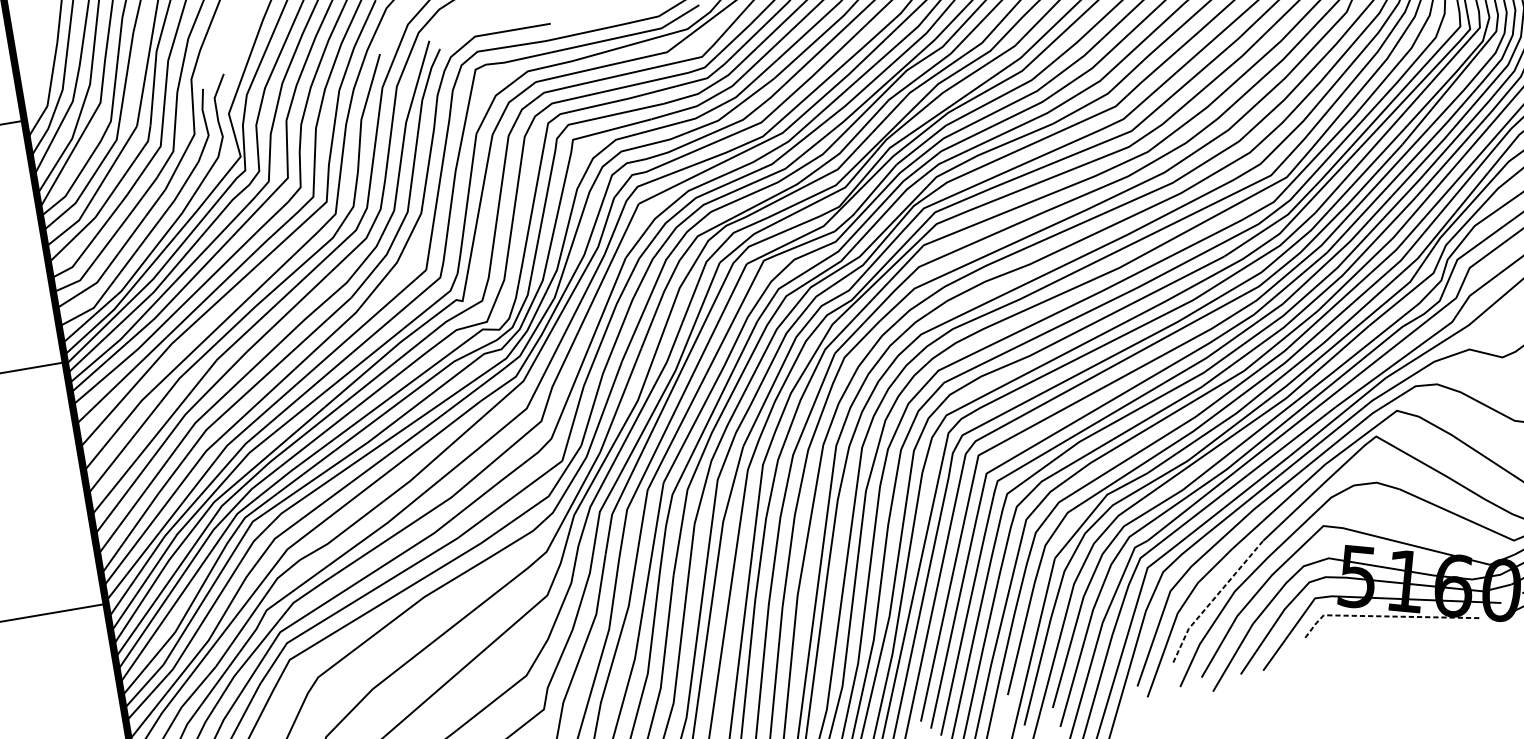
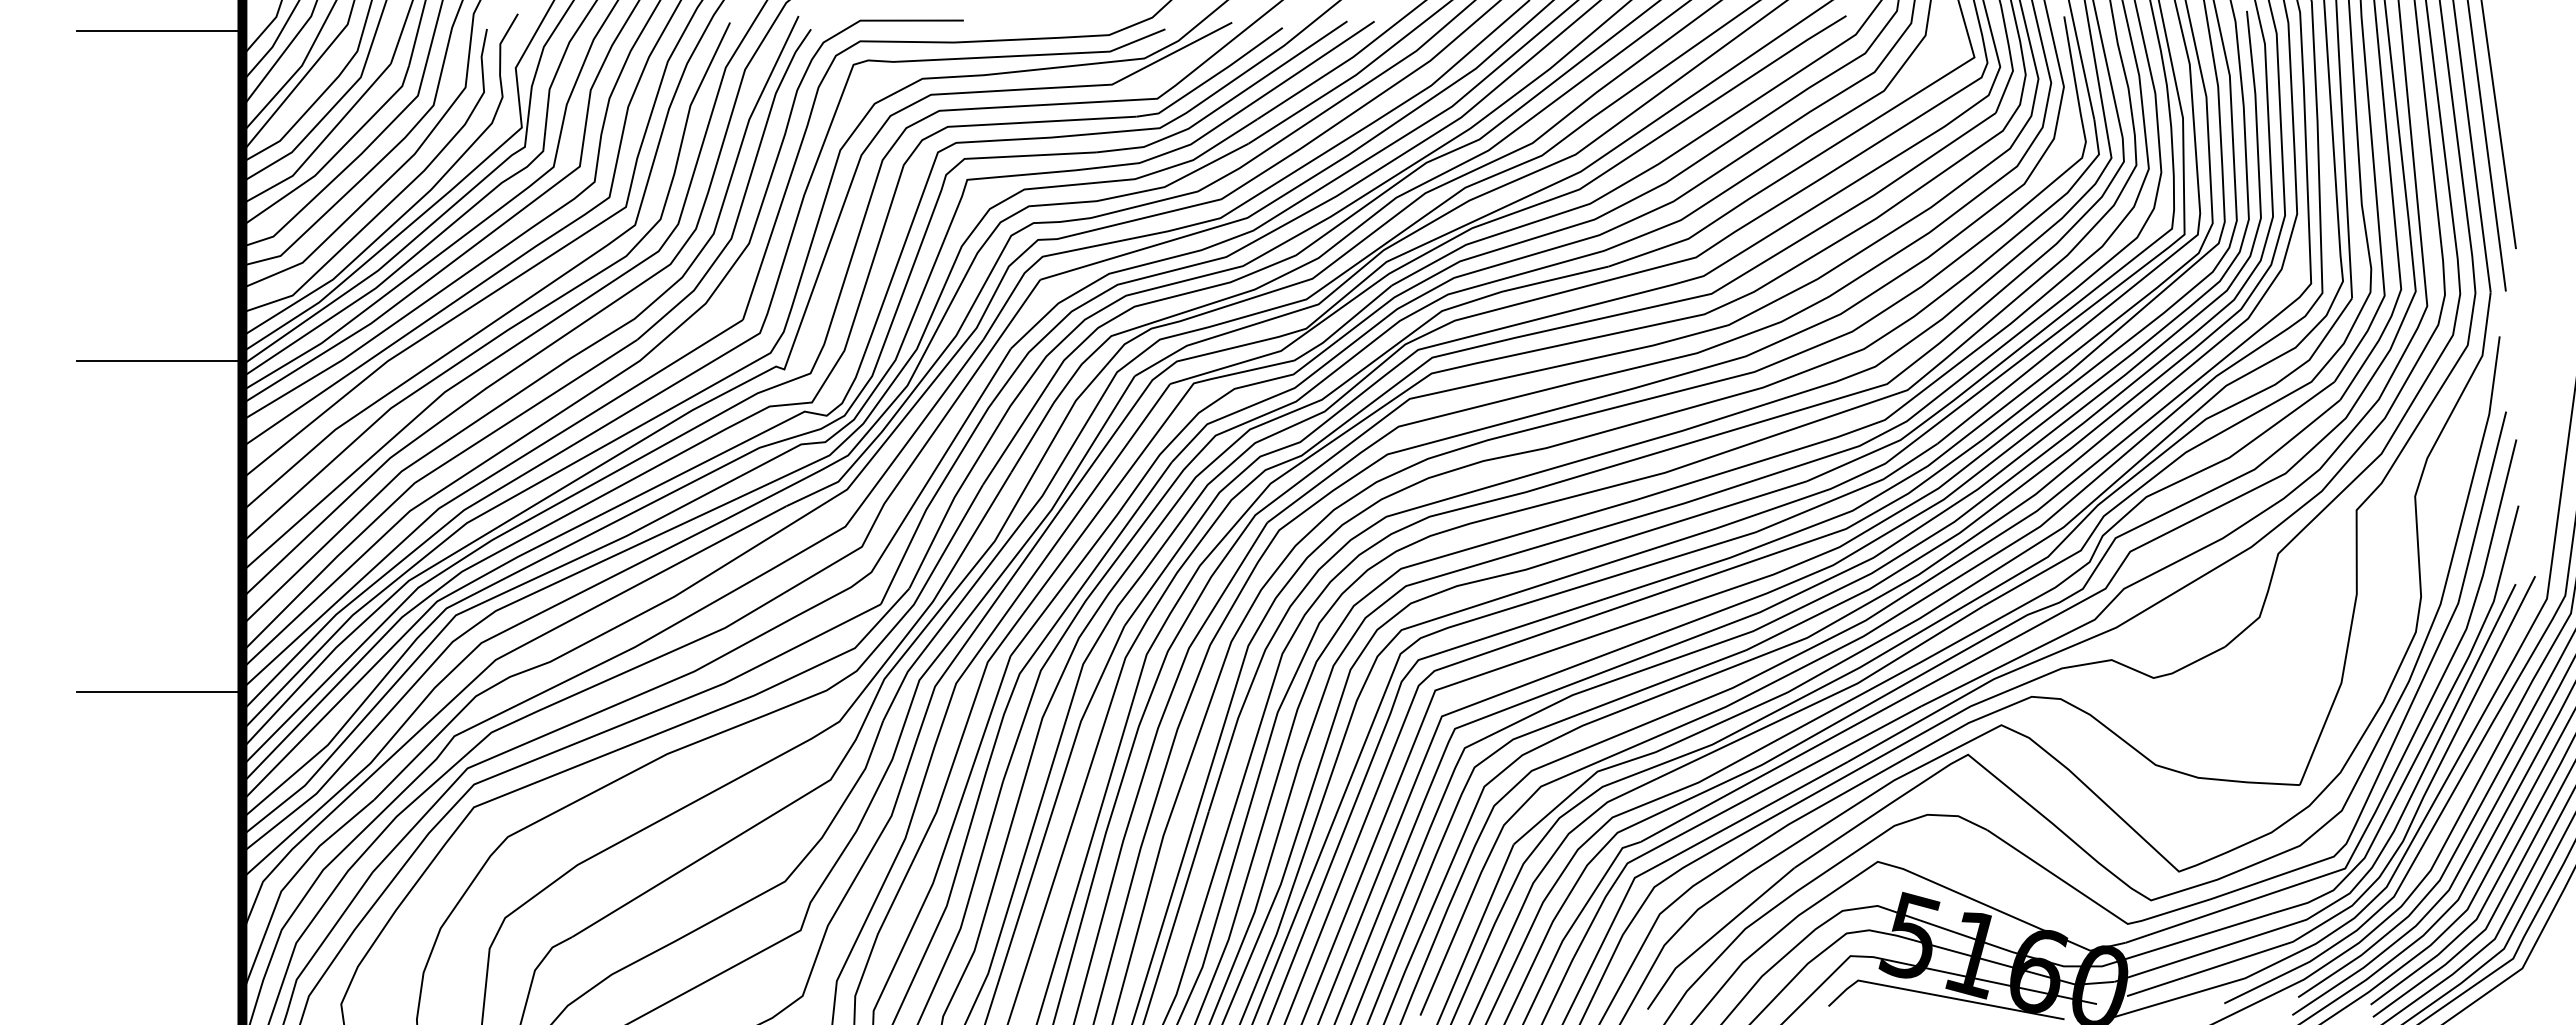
line: (1214, 599) -> (1716, 934), dashed -> solid
line: (1385, 616) -> (1940, 996), dashed -> solid

